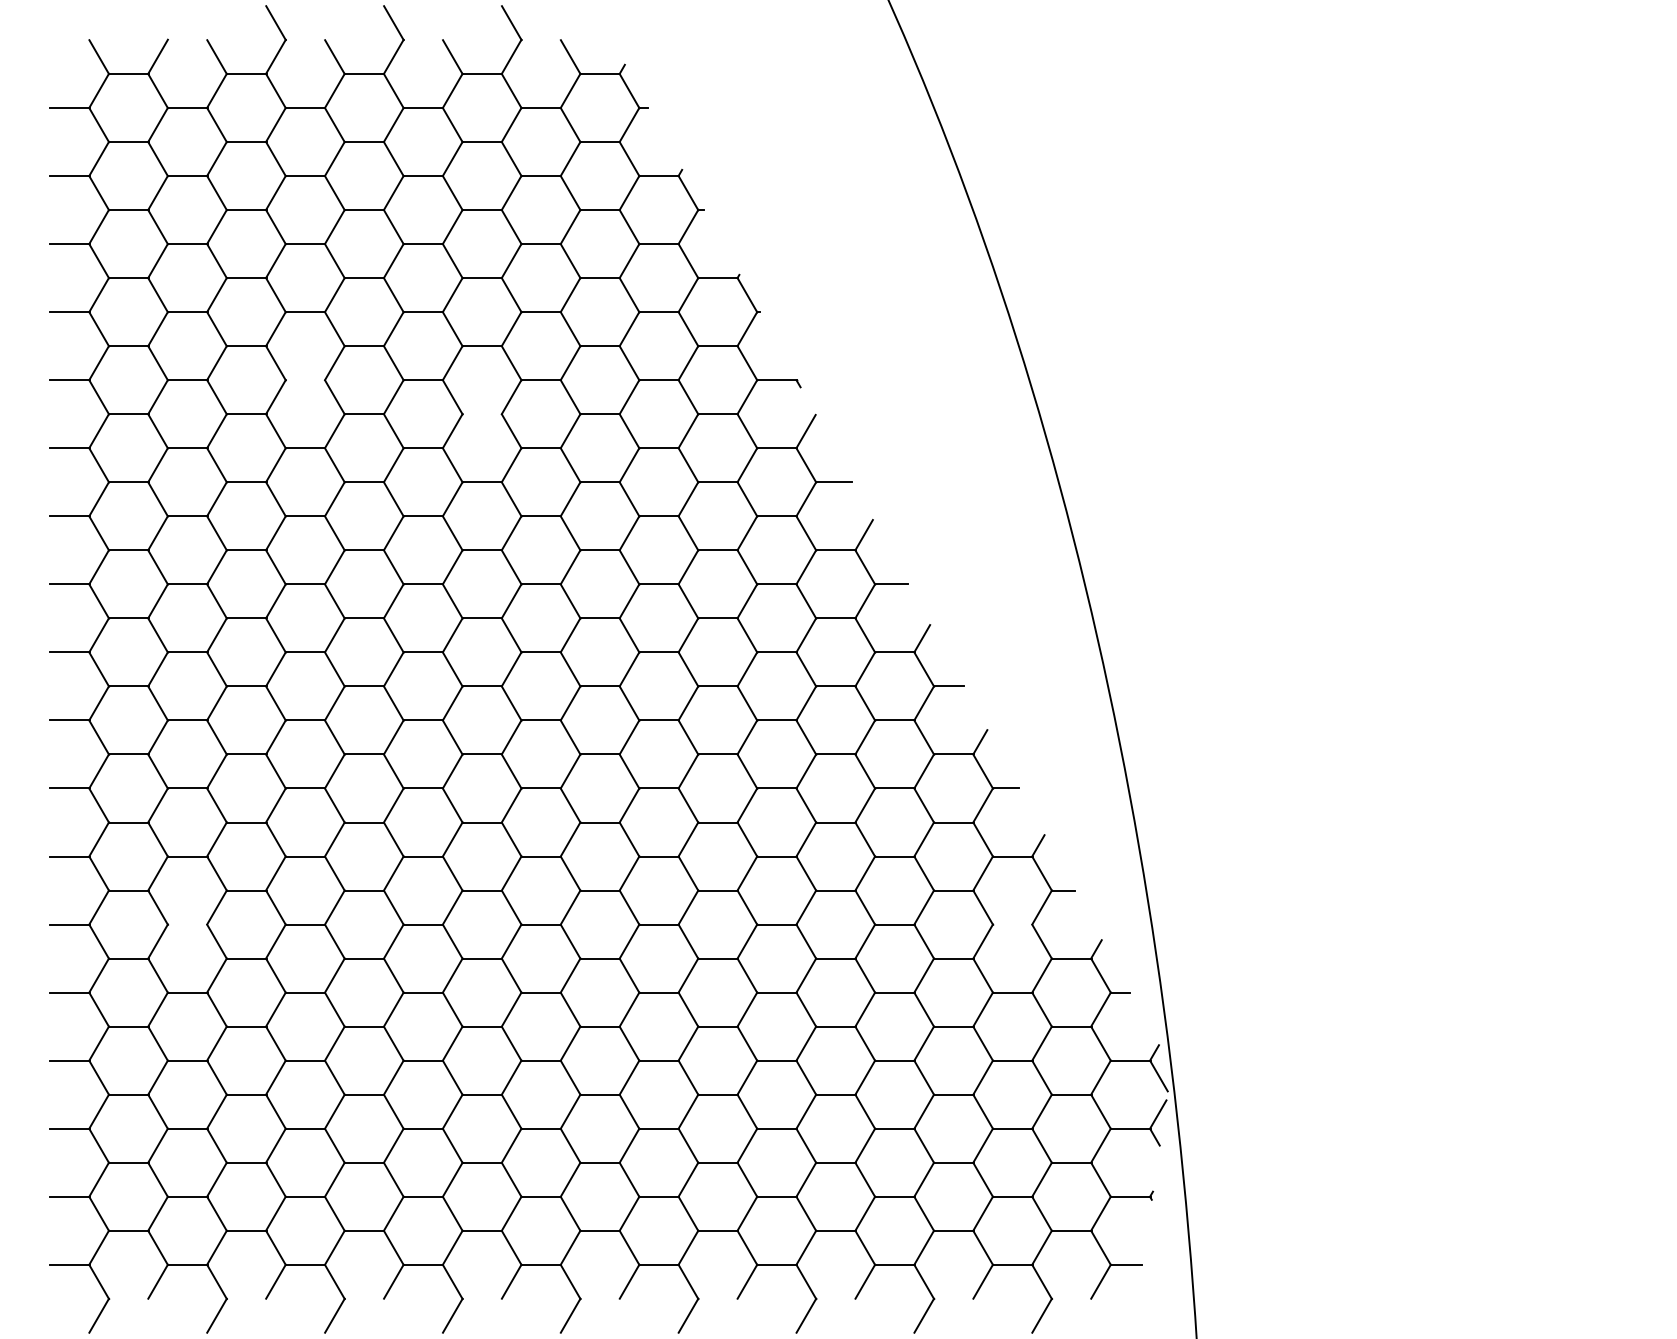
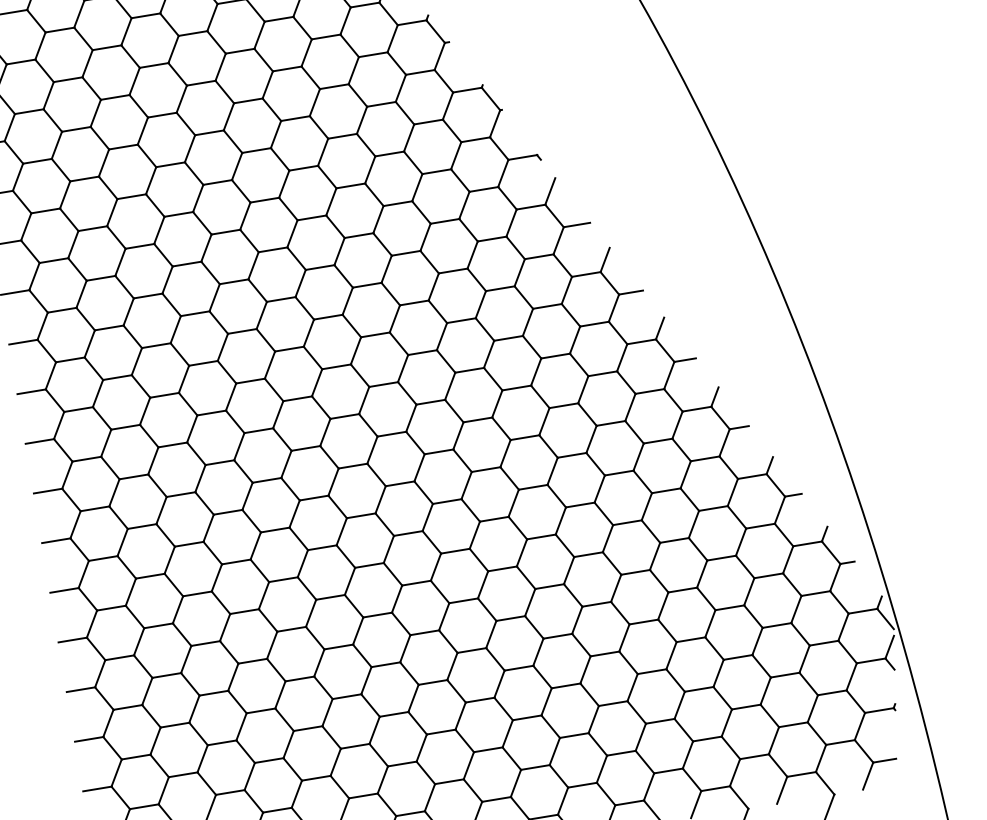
line: (305, 380) -> (178, 214), added
line: (482, 414) -> (312, 218), added
line: (187, 924) -> (158, 625), added
line: (1012, 924) -> (760, 526), added

